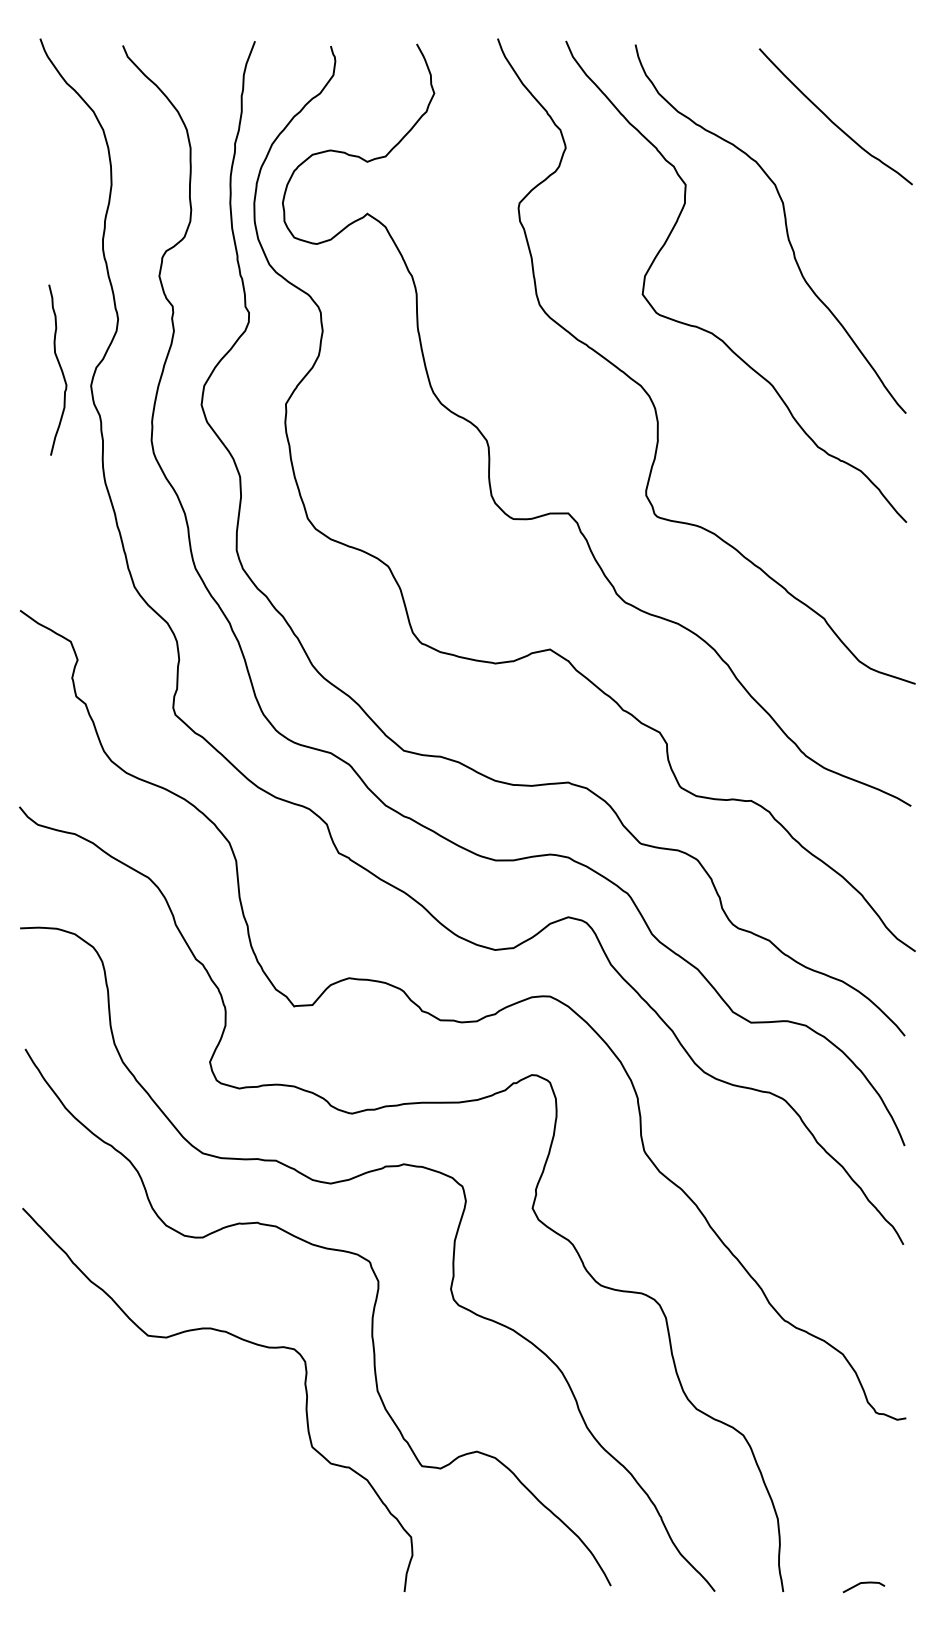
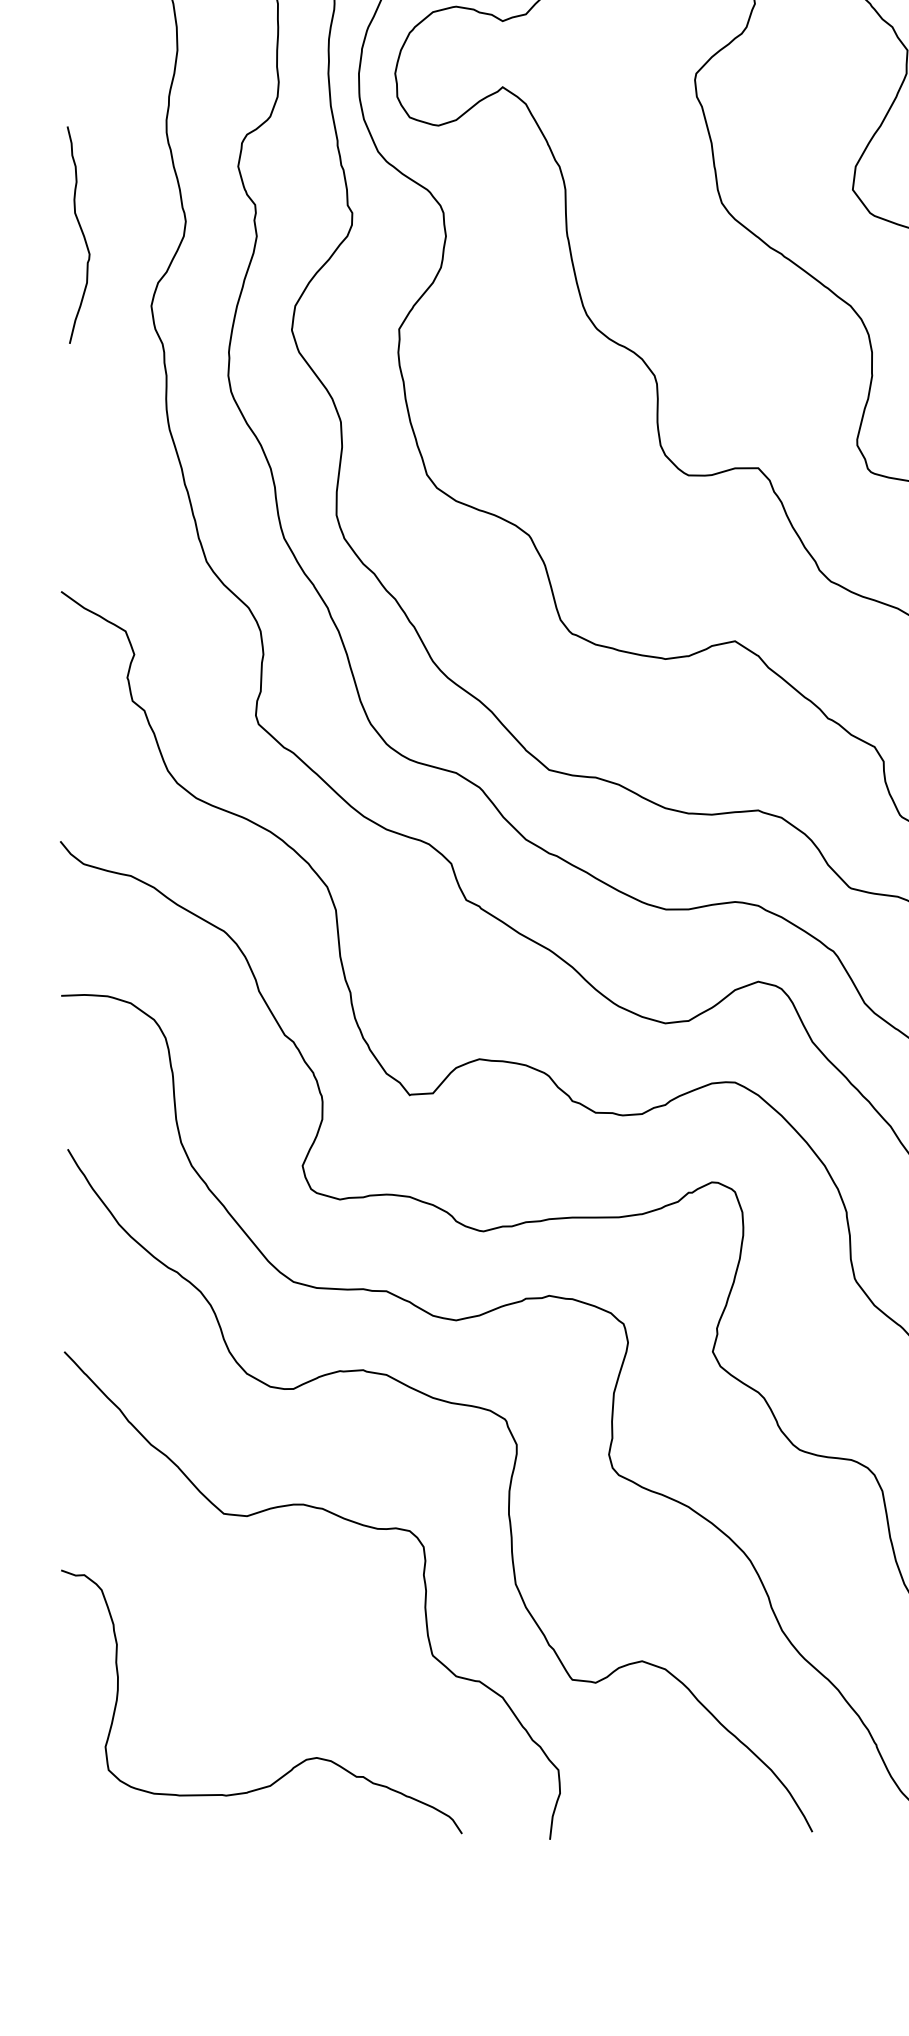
curve: (59, 367) -> (80, 231), moved
curve: (208, 1530) -> (300, 1761), added

